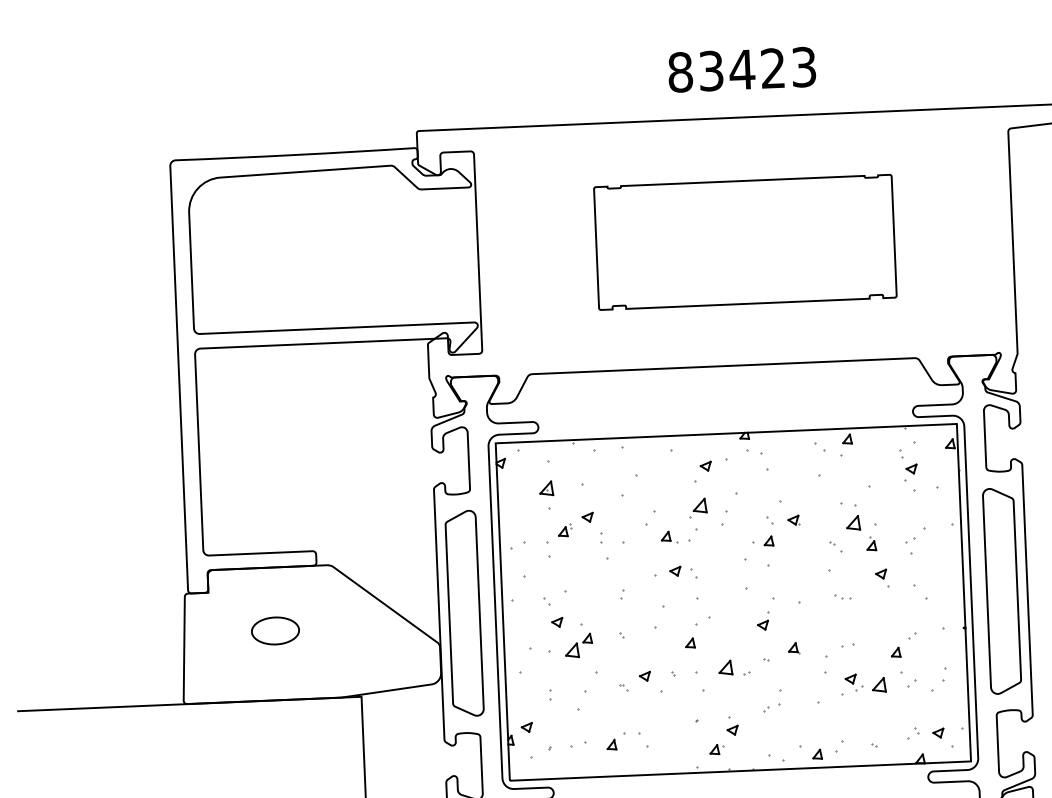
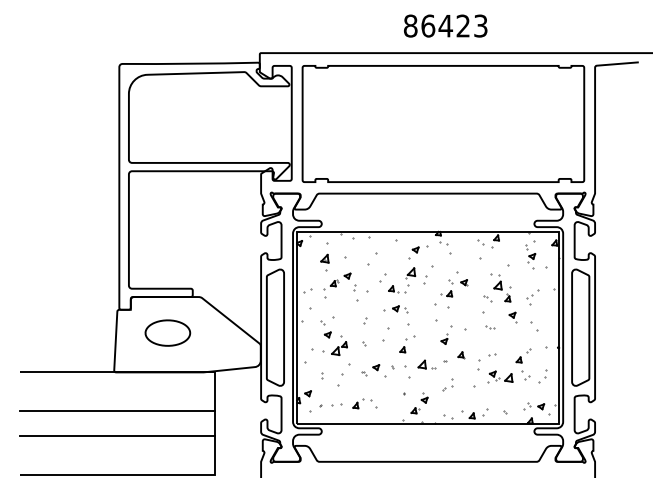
text: (711, 70) -> (428, 25), 83423 -> 86423
part: (745, 241) -> (443, 123), size x1.67
part: (274, 630) -> (167, 332), size x1.67
line: (192, 771) -> (117, 410), added

